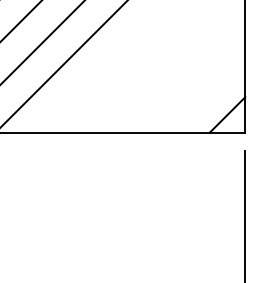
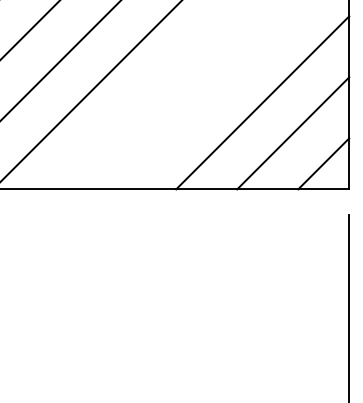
line: (184, 71) -> (262, 101), added
line: (205, 93) -> (292, 133), added

